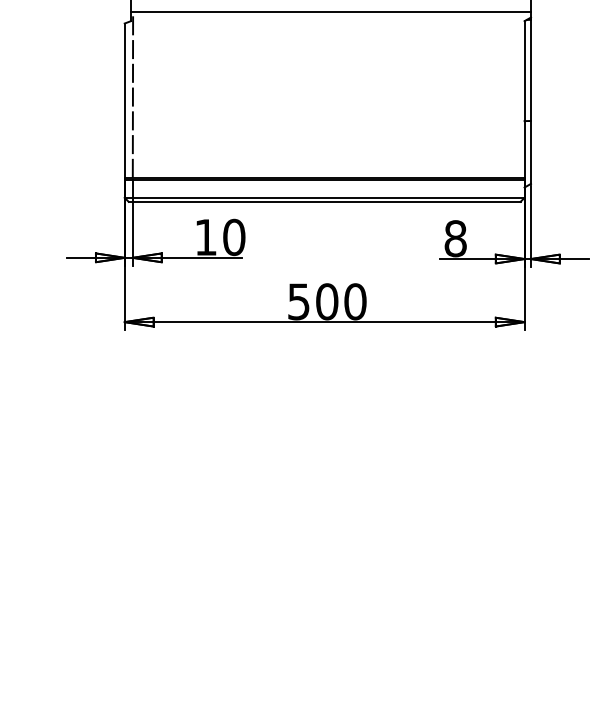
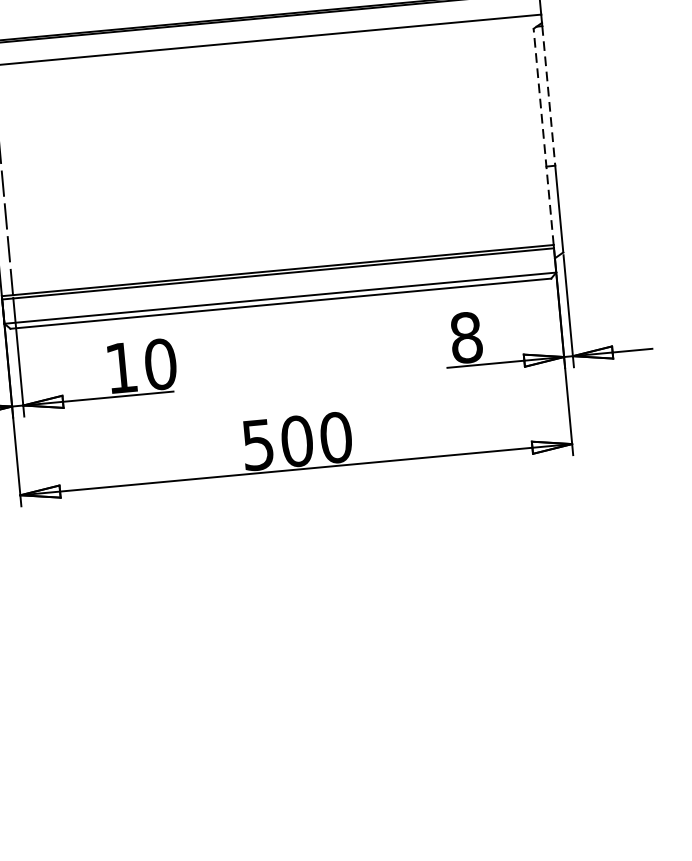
line: (530, 70) -> (548, 96), solid -> dashed
line: (524, 99) -> (543, 136), solid -> dashed

